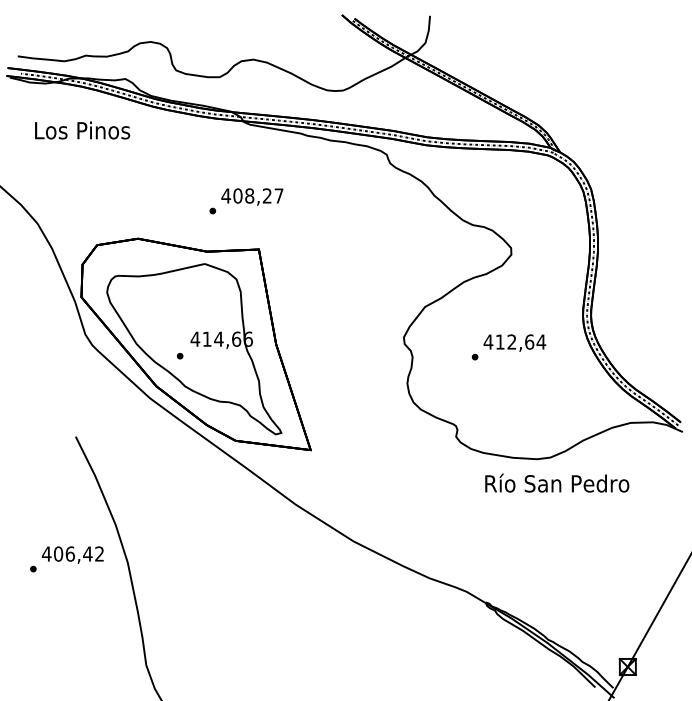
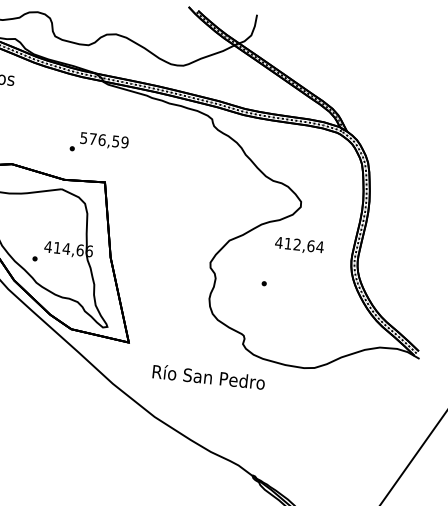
text: (252, 195) -> (104, 139), 408,27 -> 576,59
text: (514, 342) -> (299, 245), moved
text: (557, 482) -> (209, 376), moved

